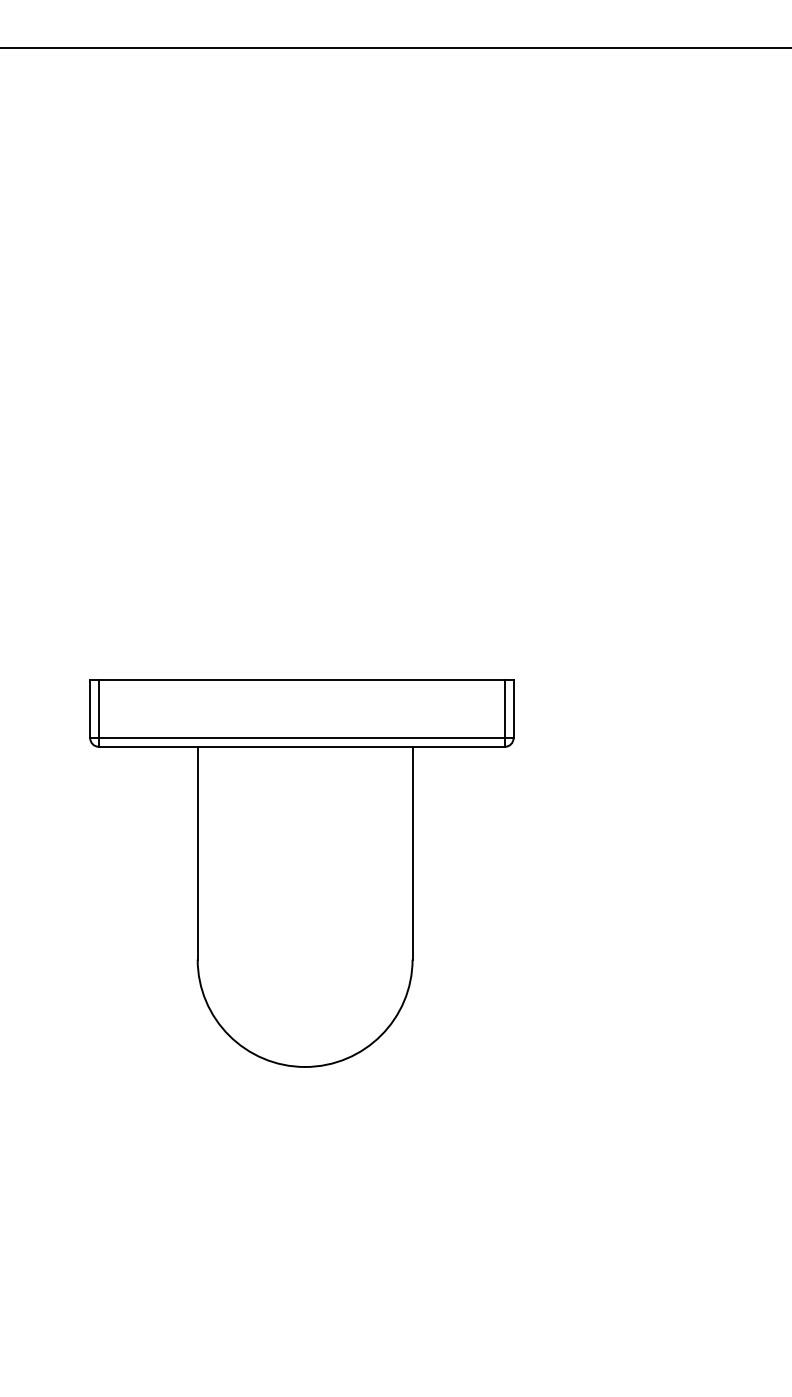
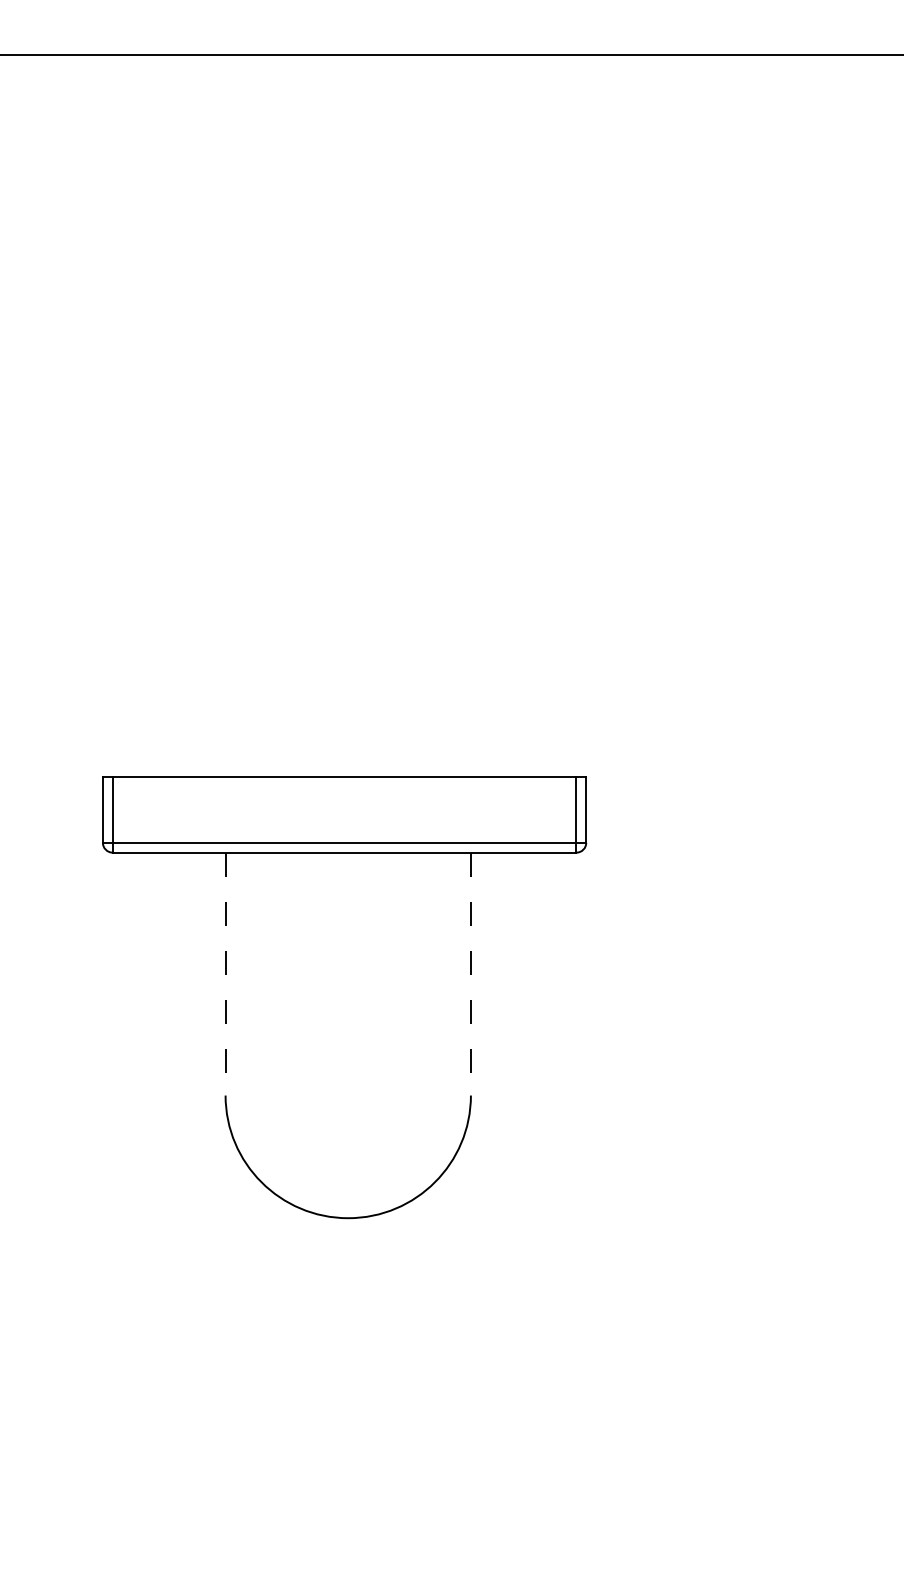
line: (197, 853) -> (225, 974), solid -> dashed
line: (412, 853) -> (470, 974), solid -> dashed

